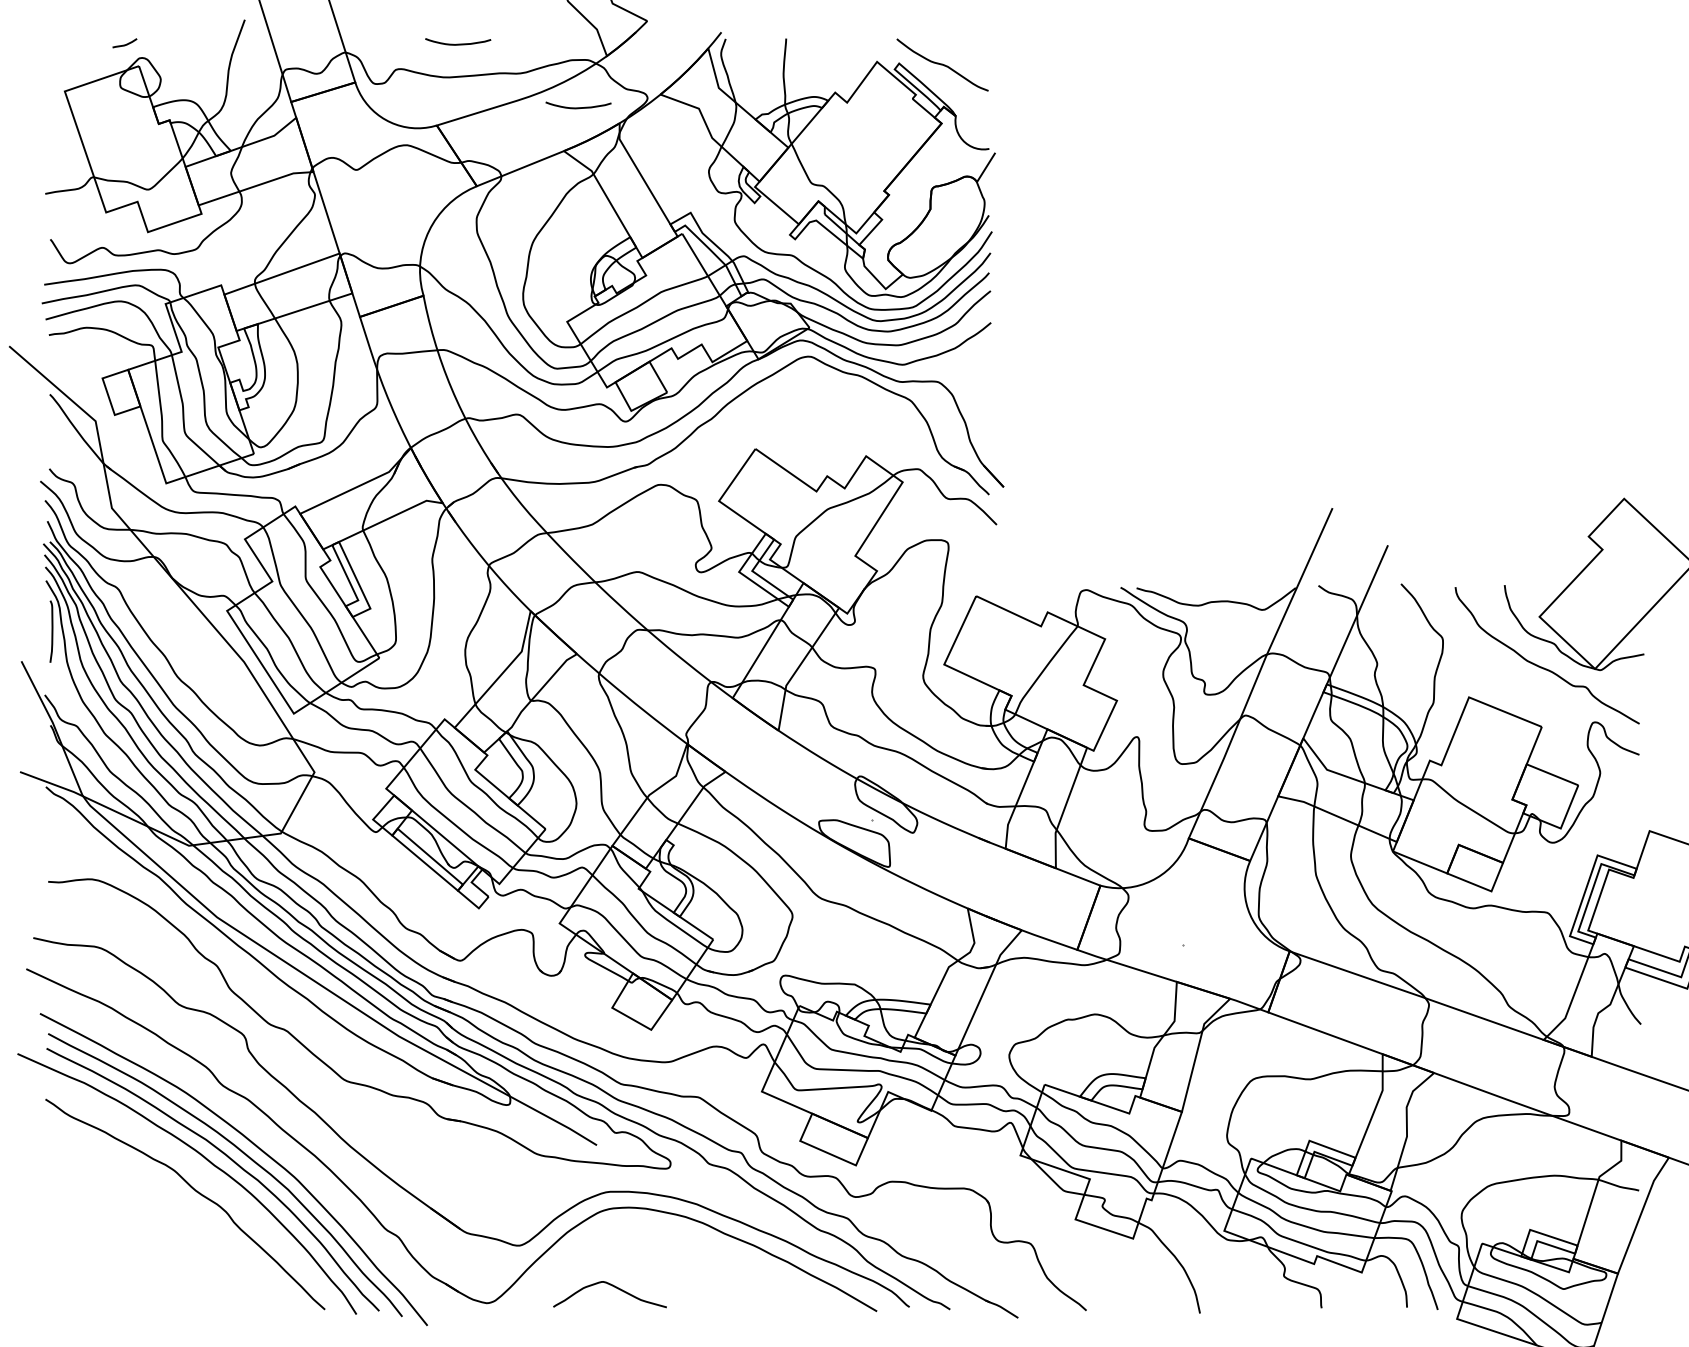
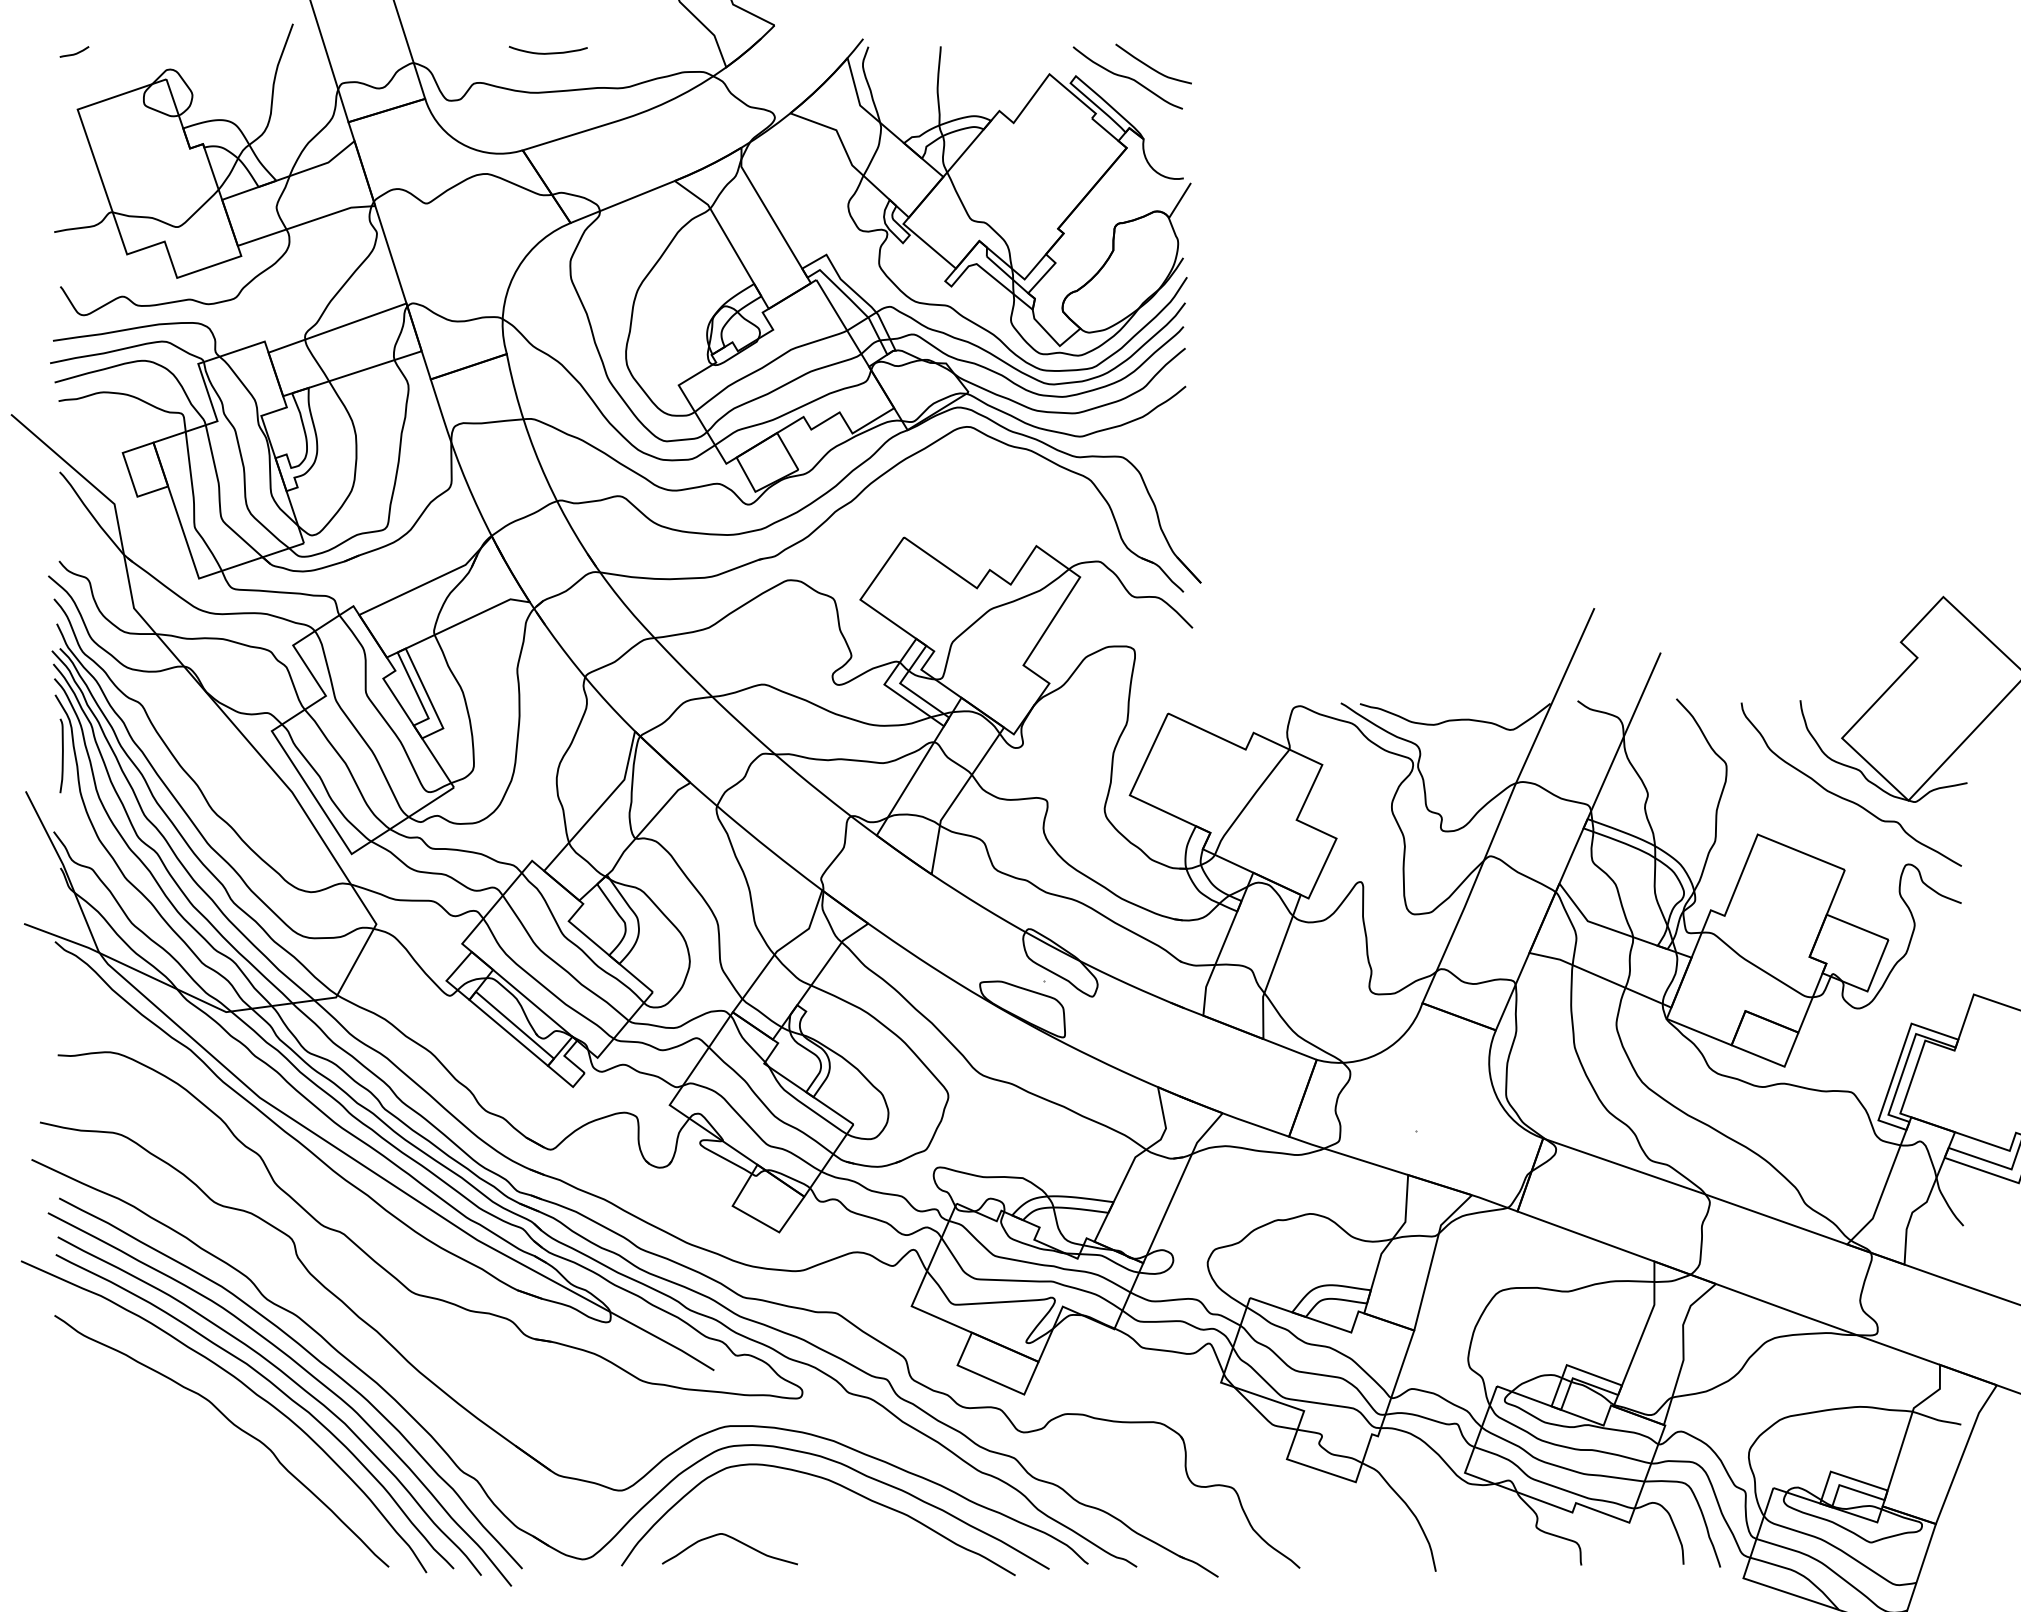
curve: (124, 44) -> (74, 53), moved
curve: (963, 56) -> (1152, 67), added
curve: (577, 107) -> (691, 128), removed
curve: (259, 1132) -> (310, 1355), added
curve: (696, 1239) -> (833, 1483), added

